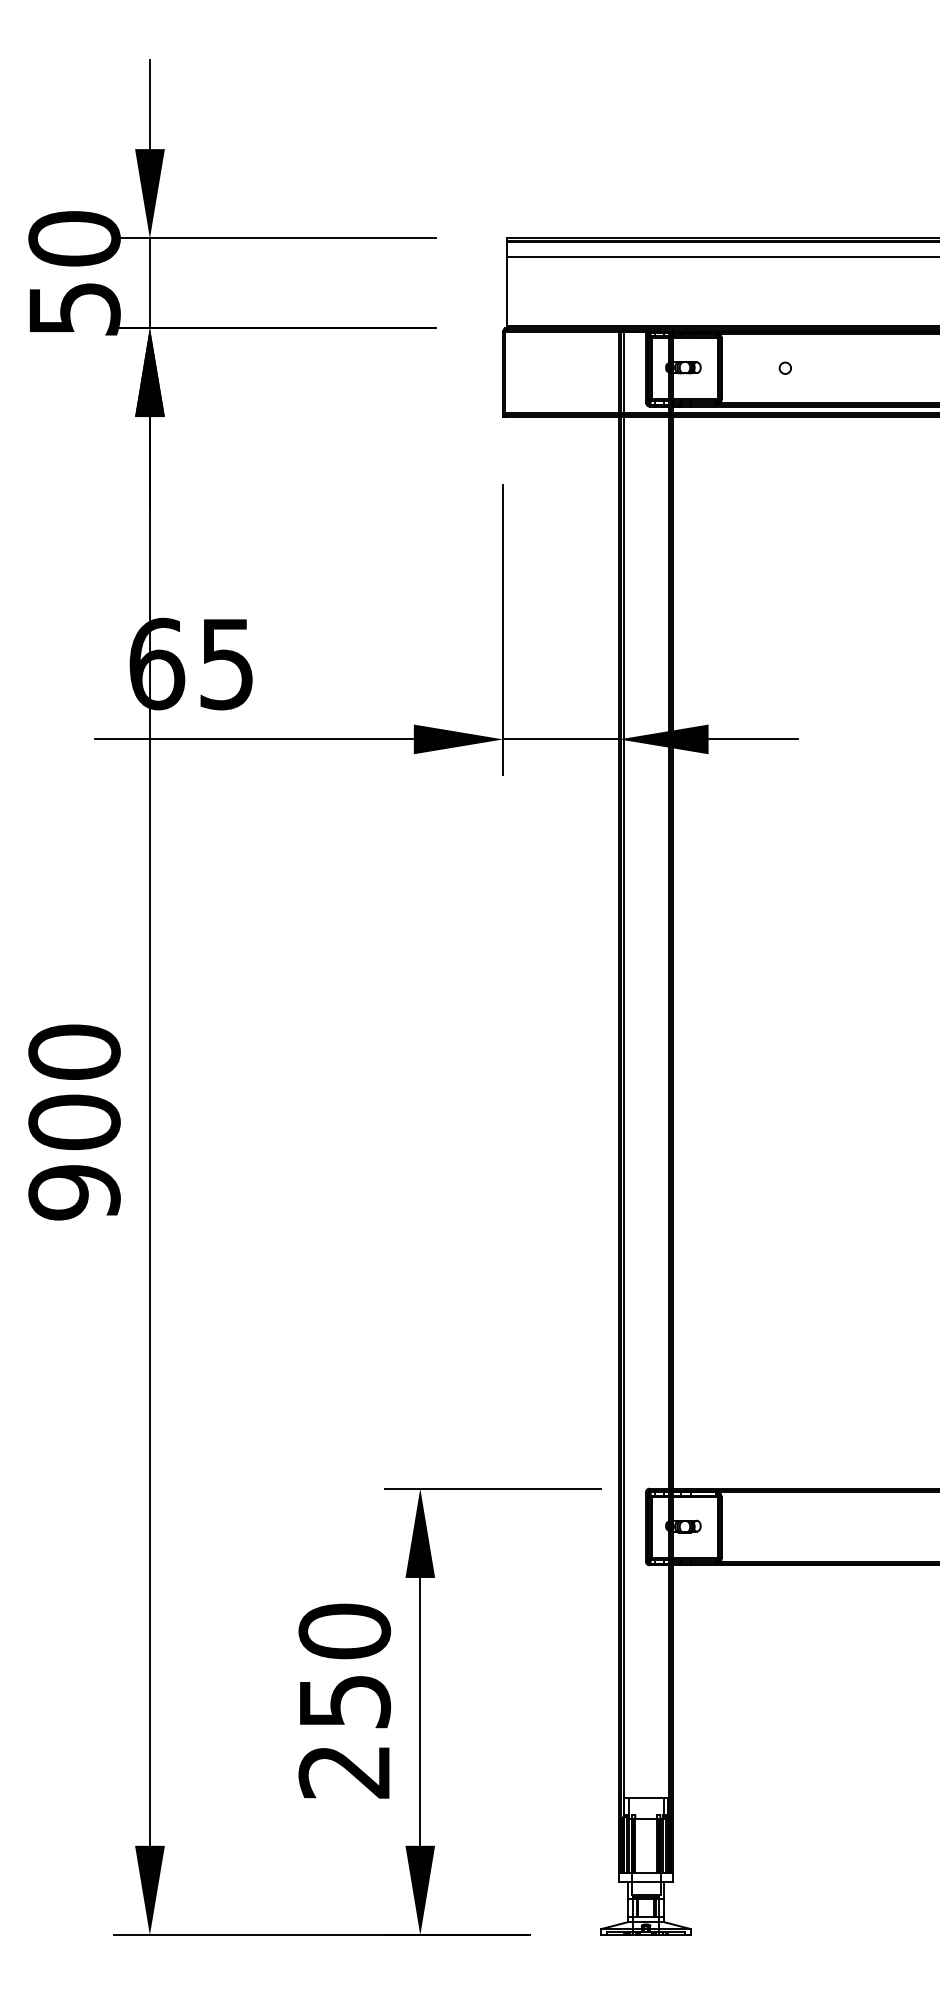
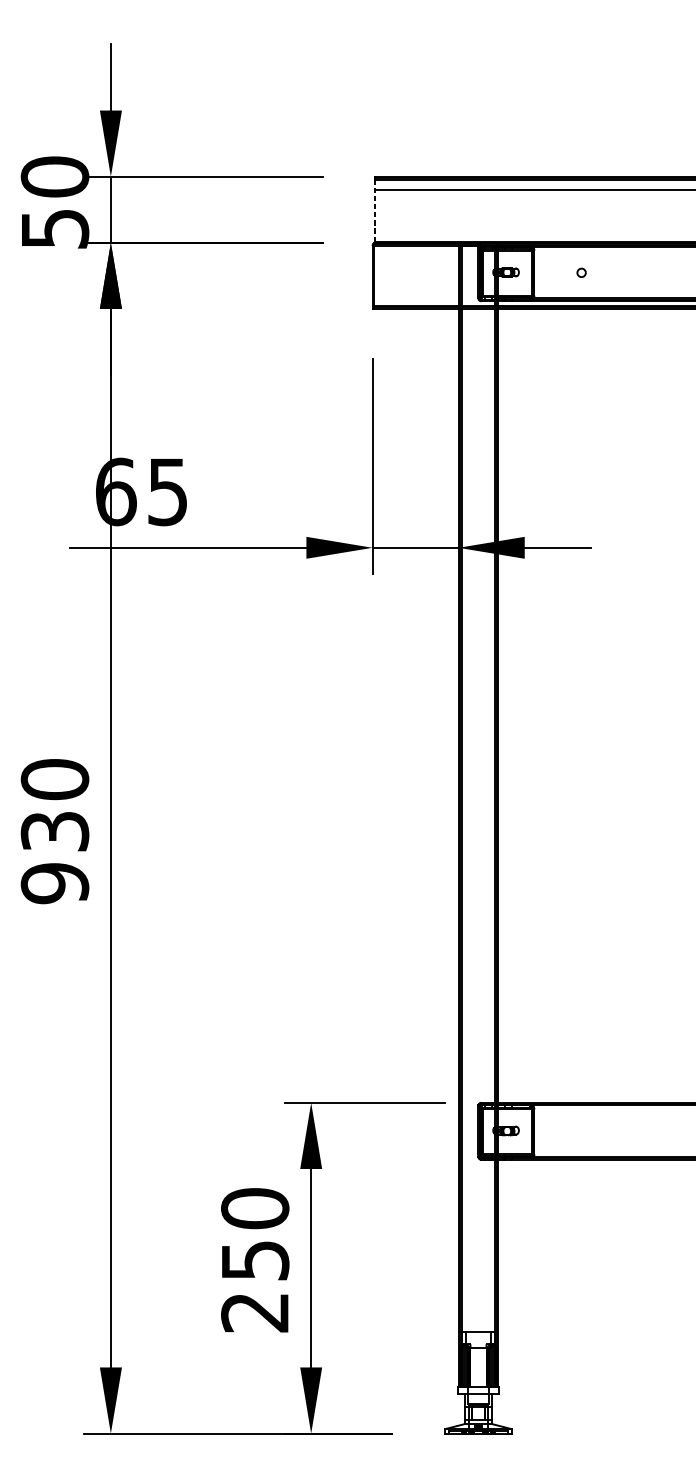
line: (507, 284) -> (375, 210), solid -> dashed
text: (74, 1122) -> (55, 831), 900 -> 930

